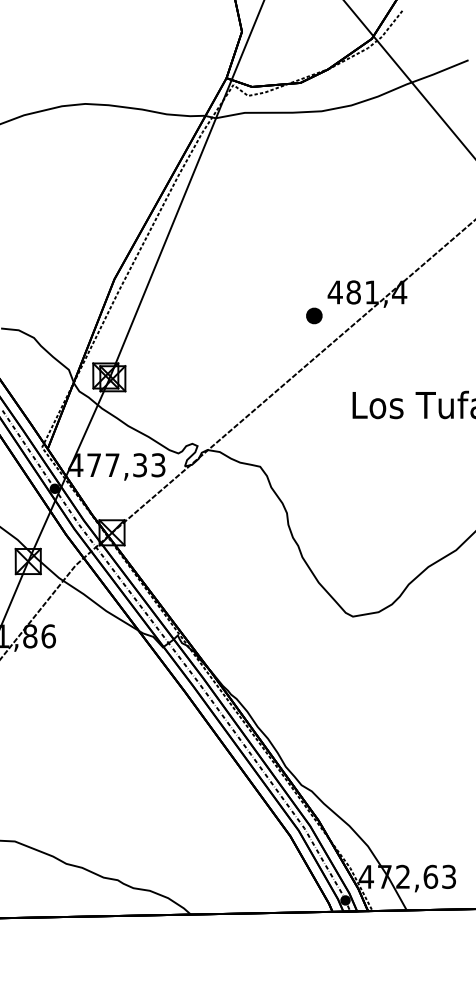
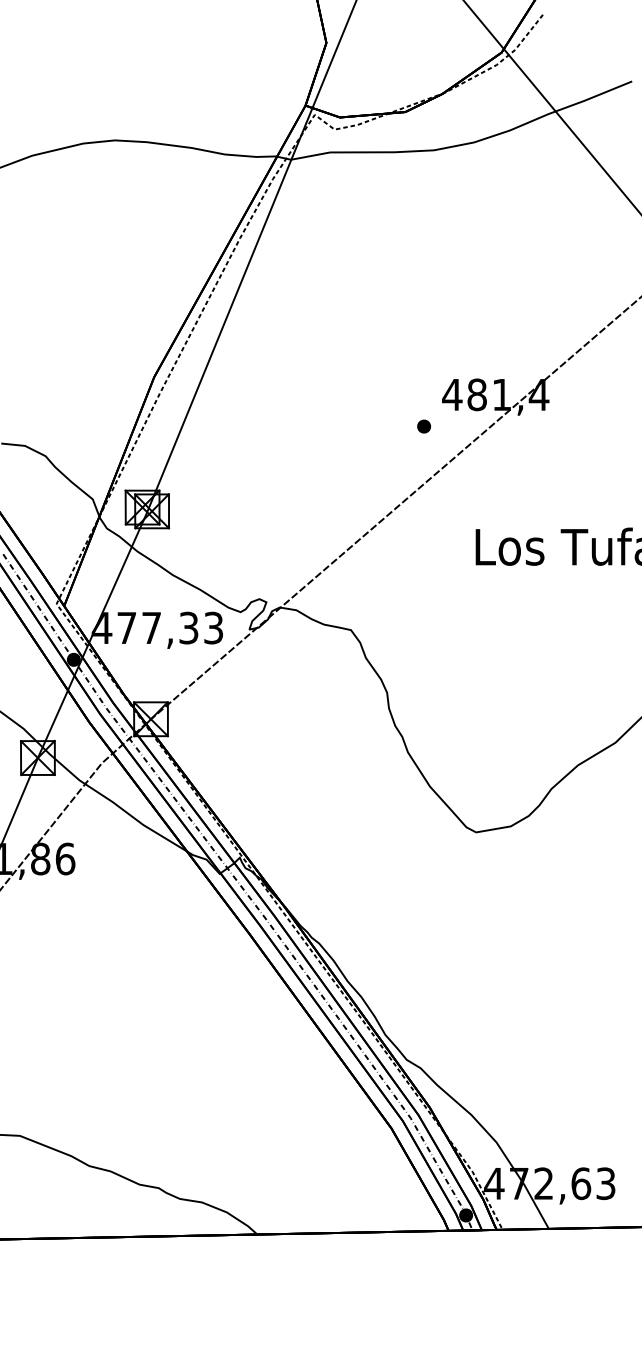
part: (314, 315) -> (424, 425), size x0.62

